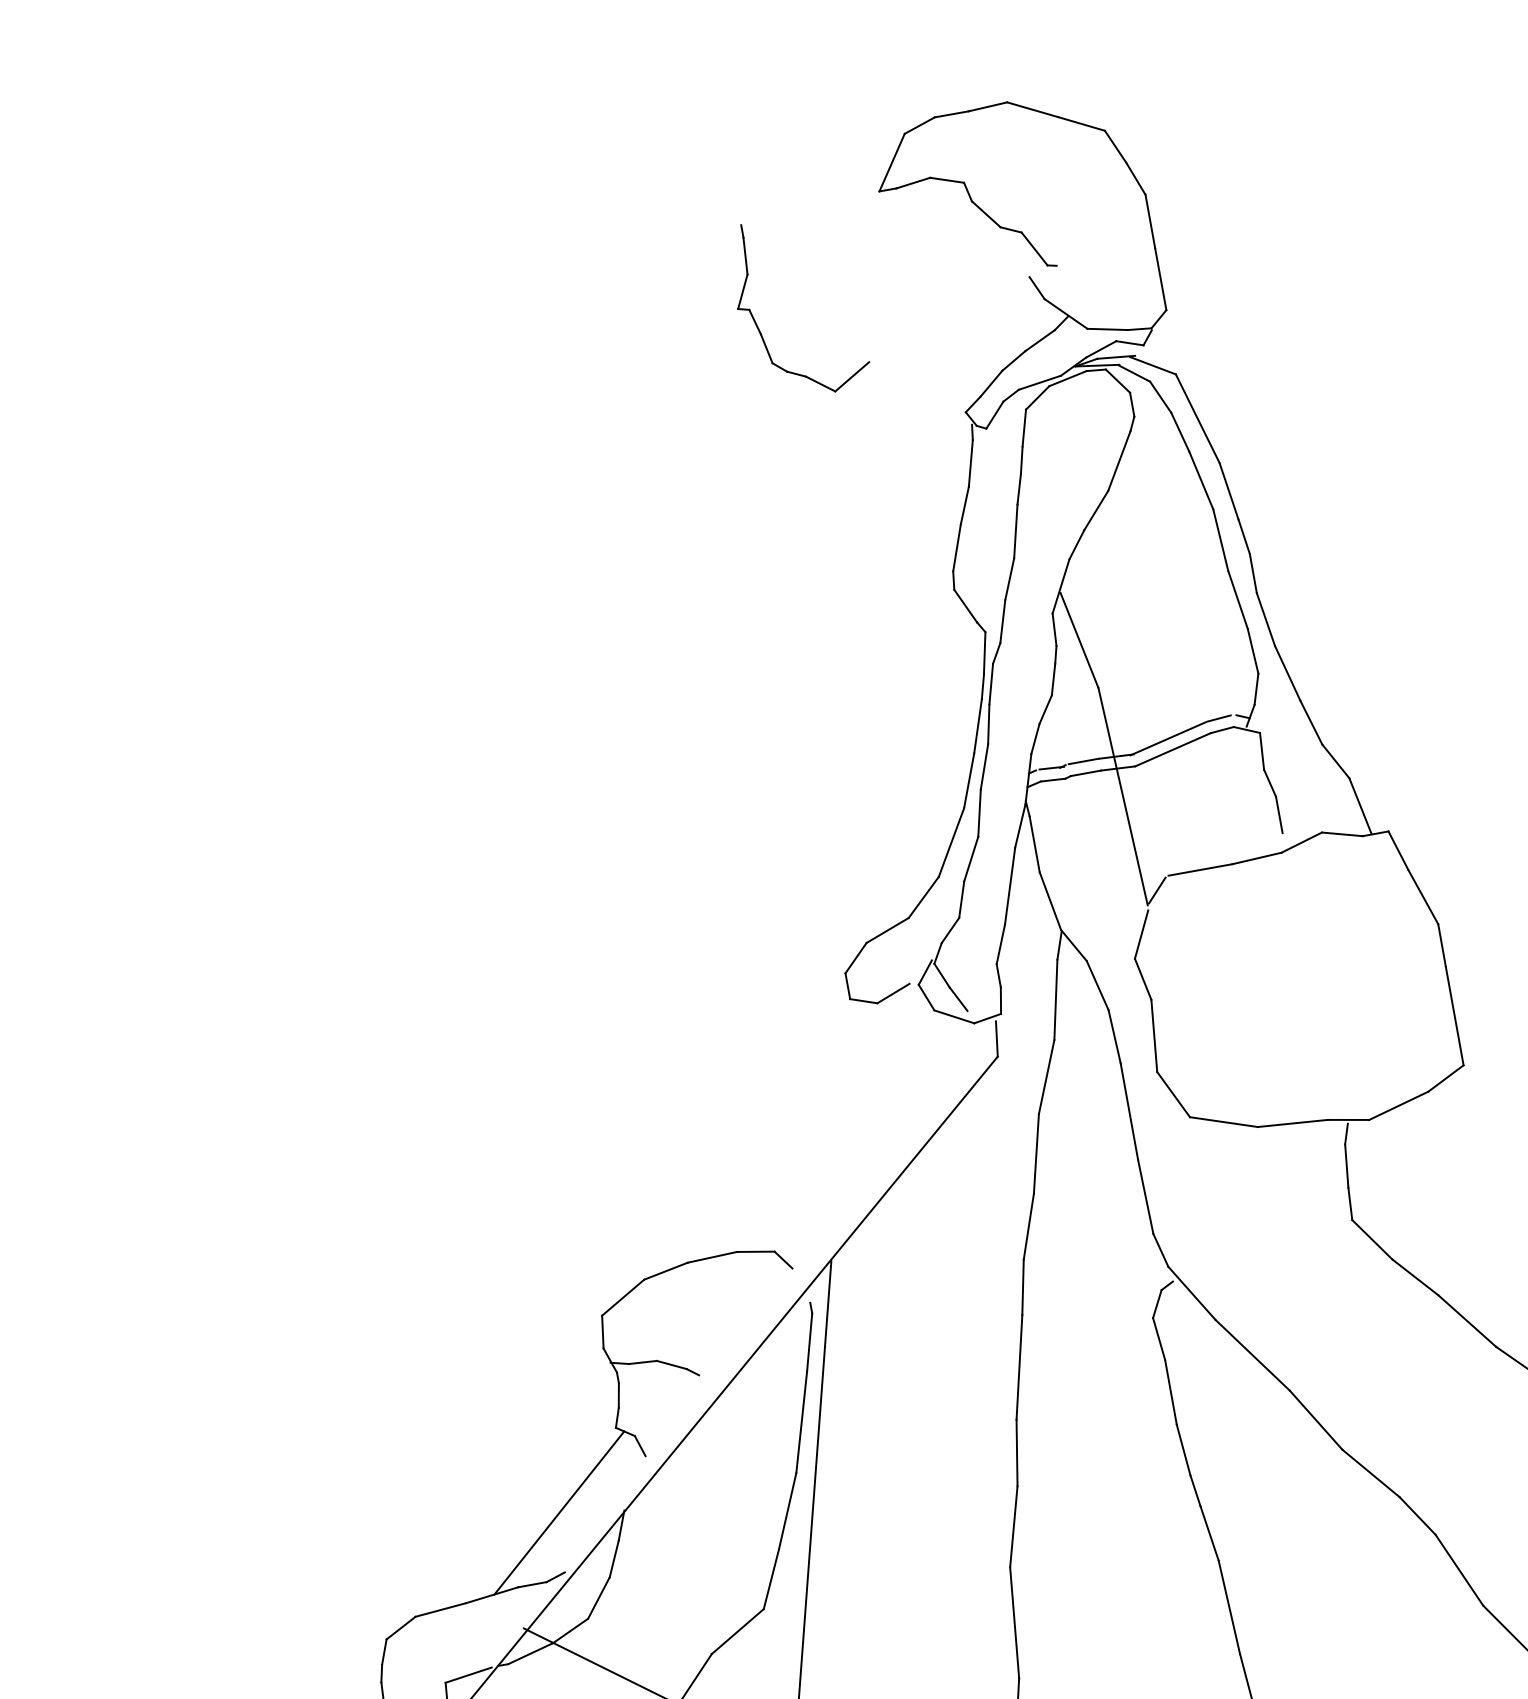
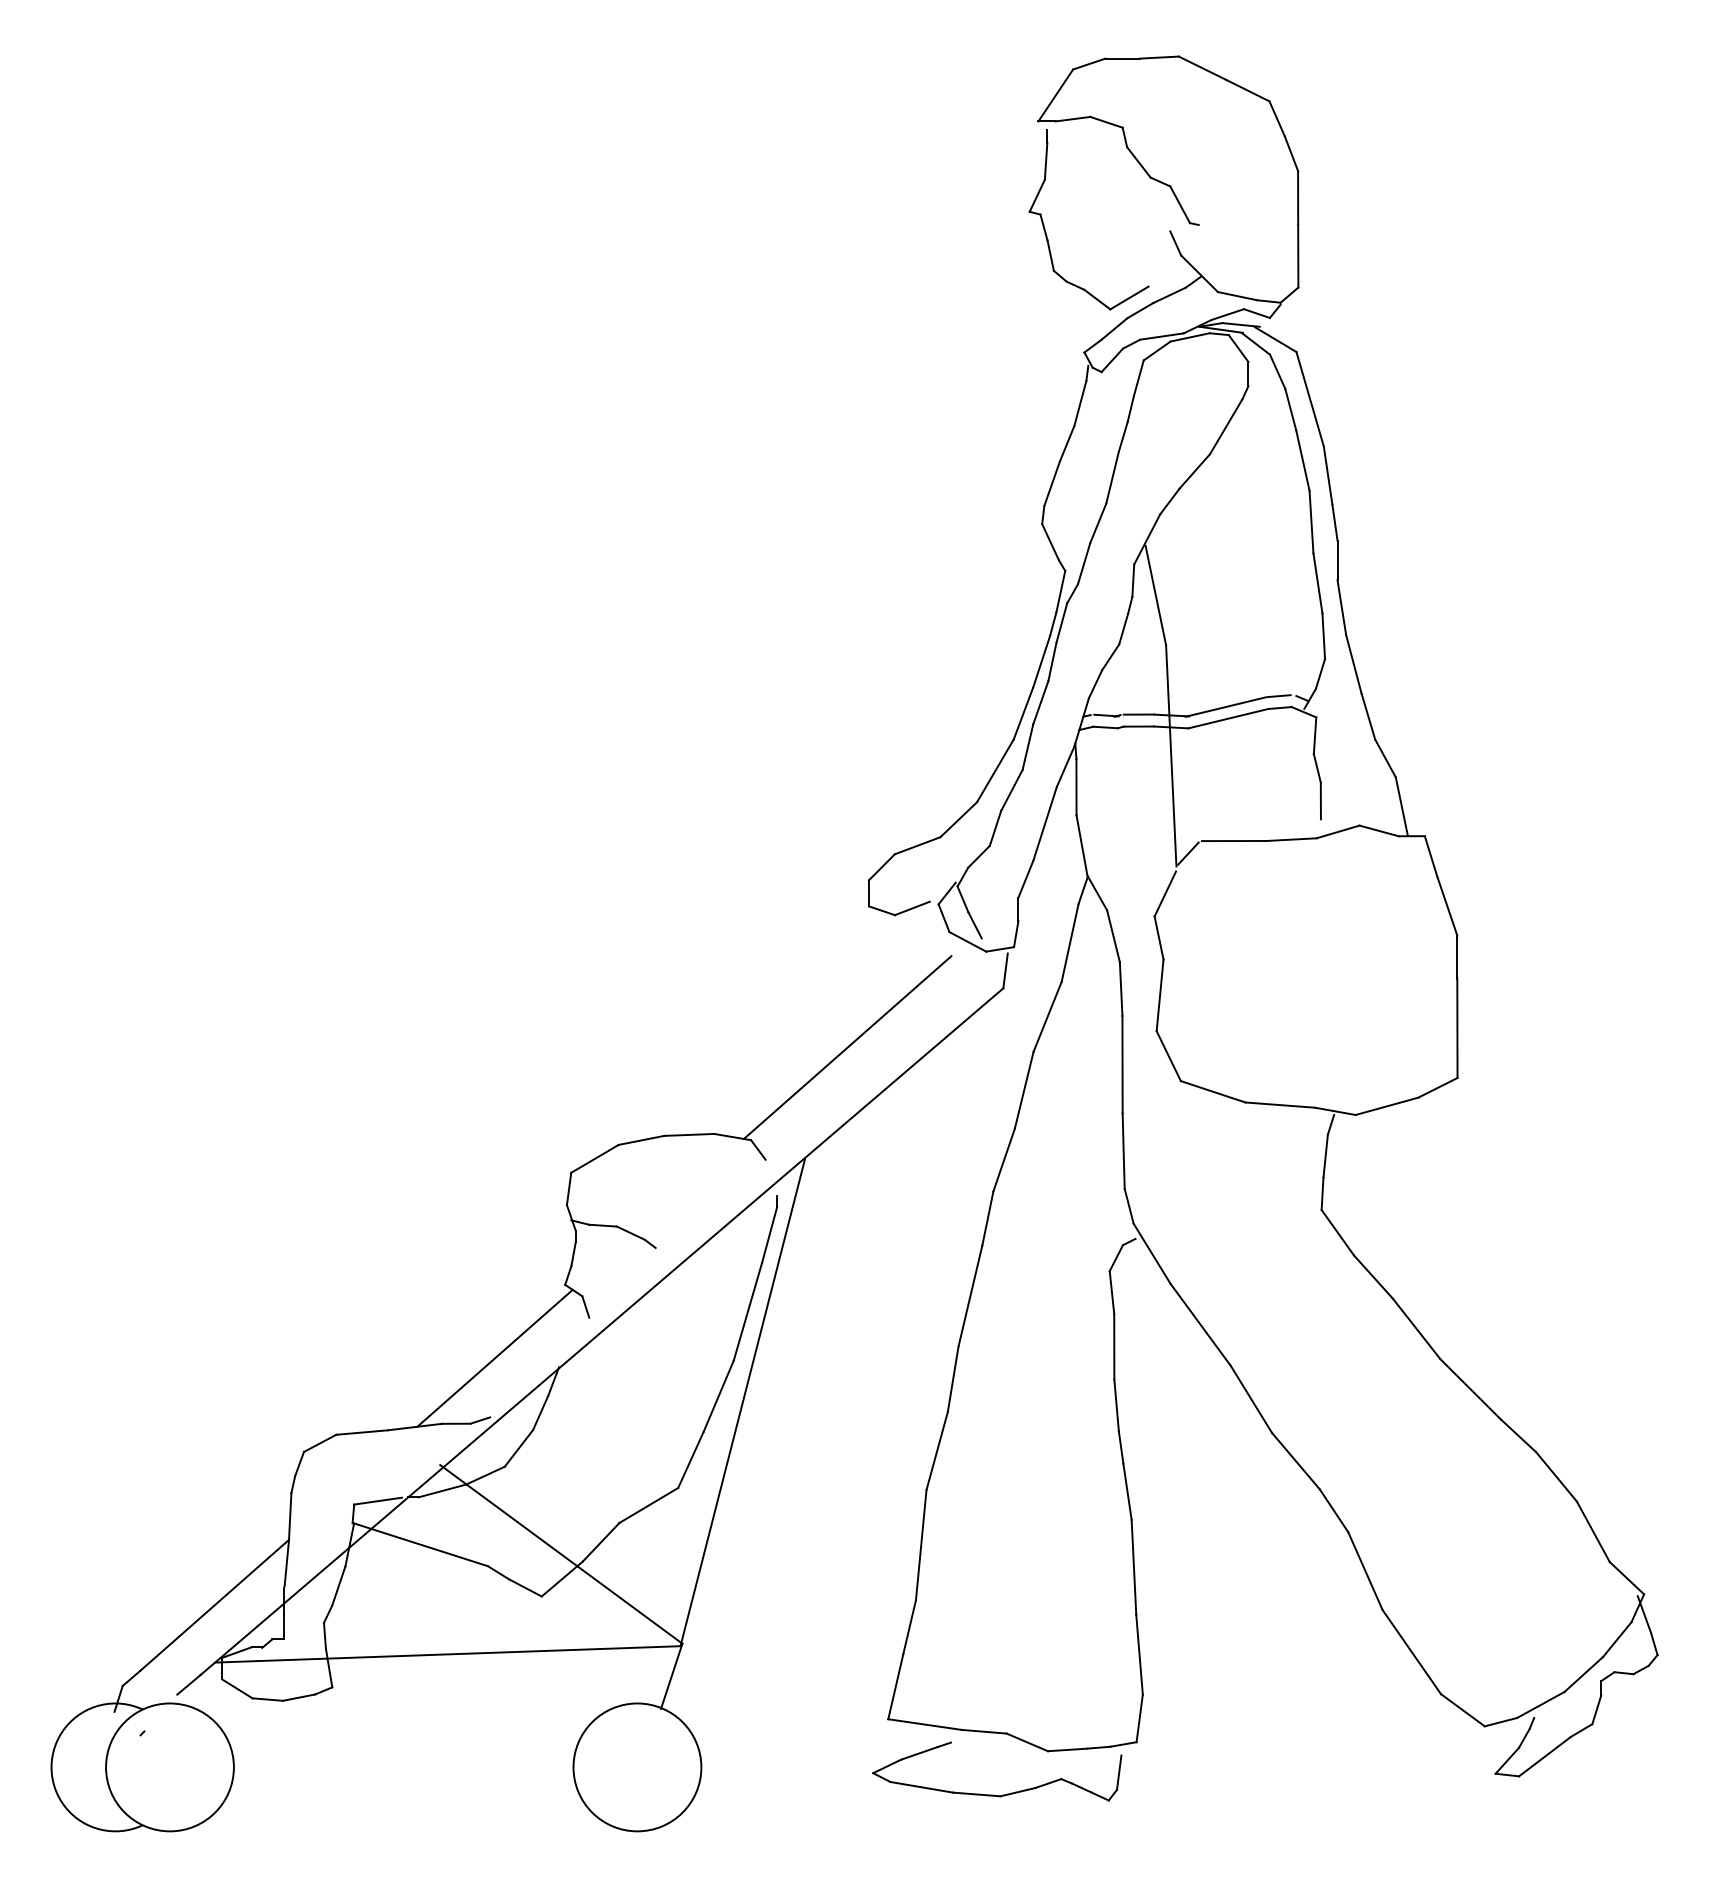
part: (756, 322) -> (1045, 228), moved
line: (853, 1142) -> (847, 1047), added

